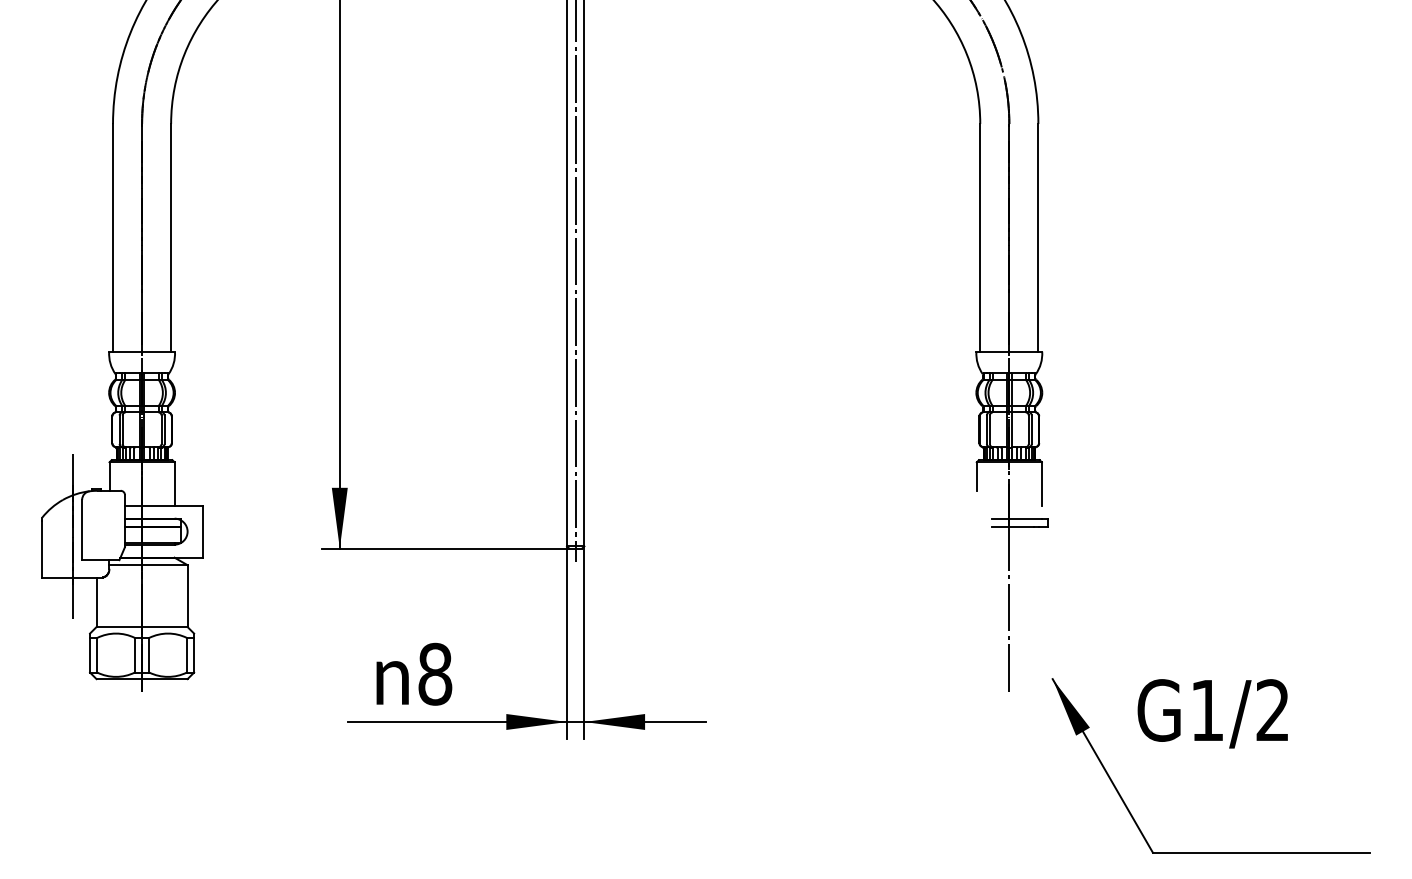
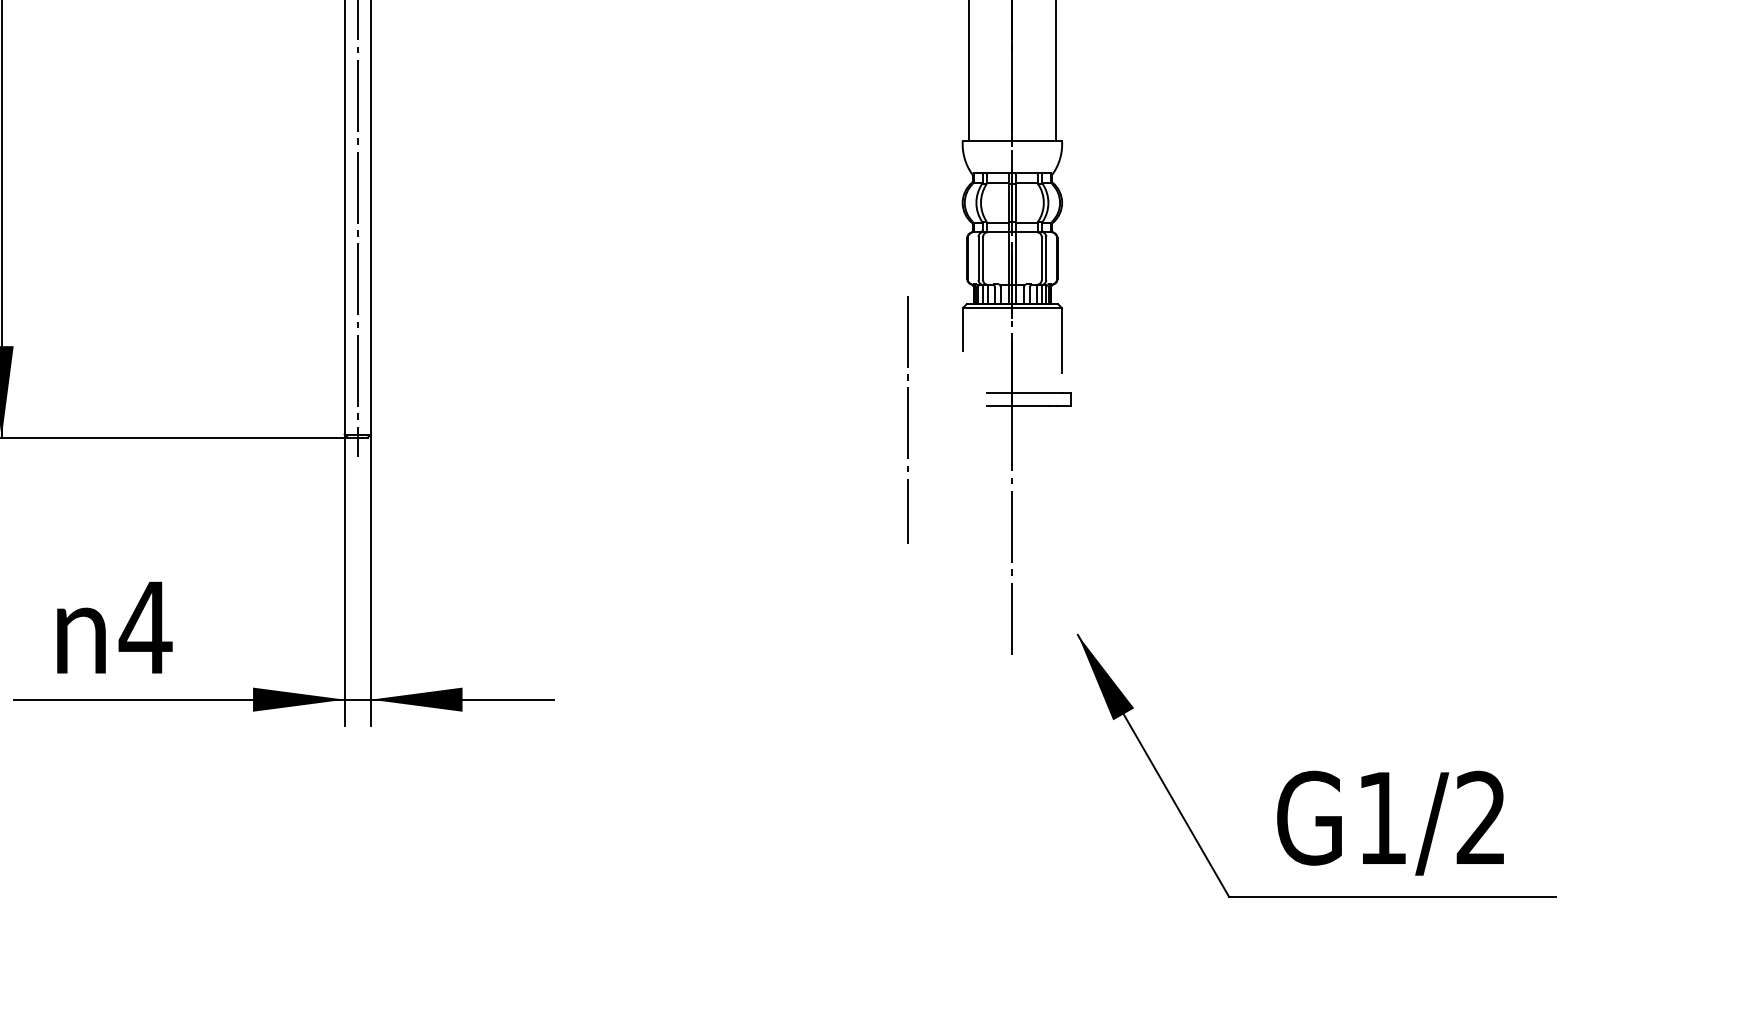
line: (939, 536) -> (907, 419), added
text: (435, 673) -> (146, 626), 8 -> 4
text: (1212, 713) -> (1390, 822), moved

